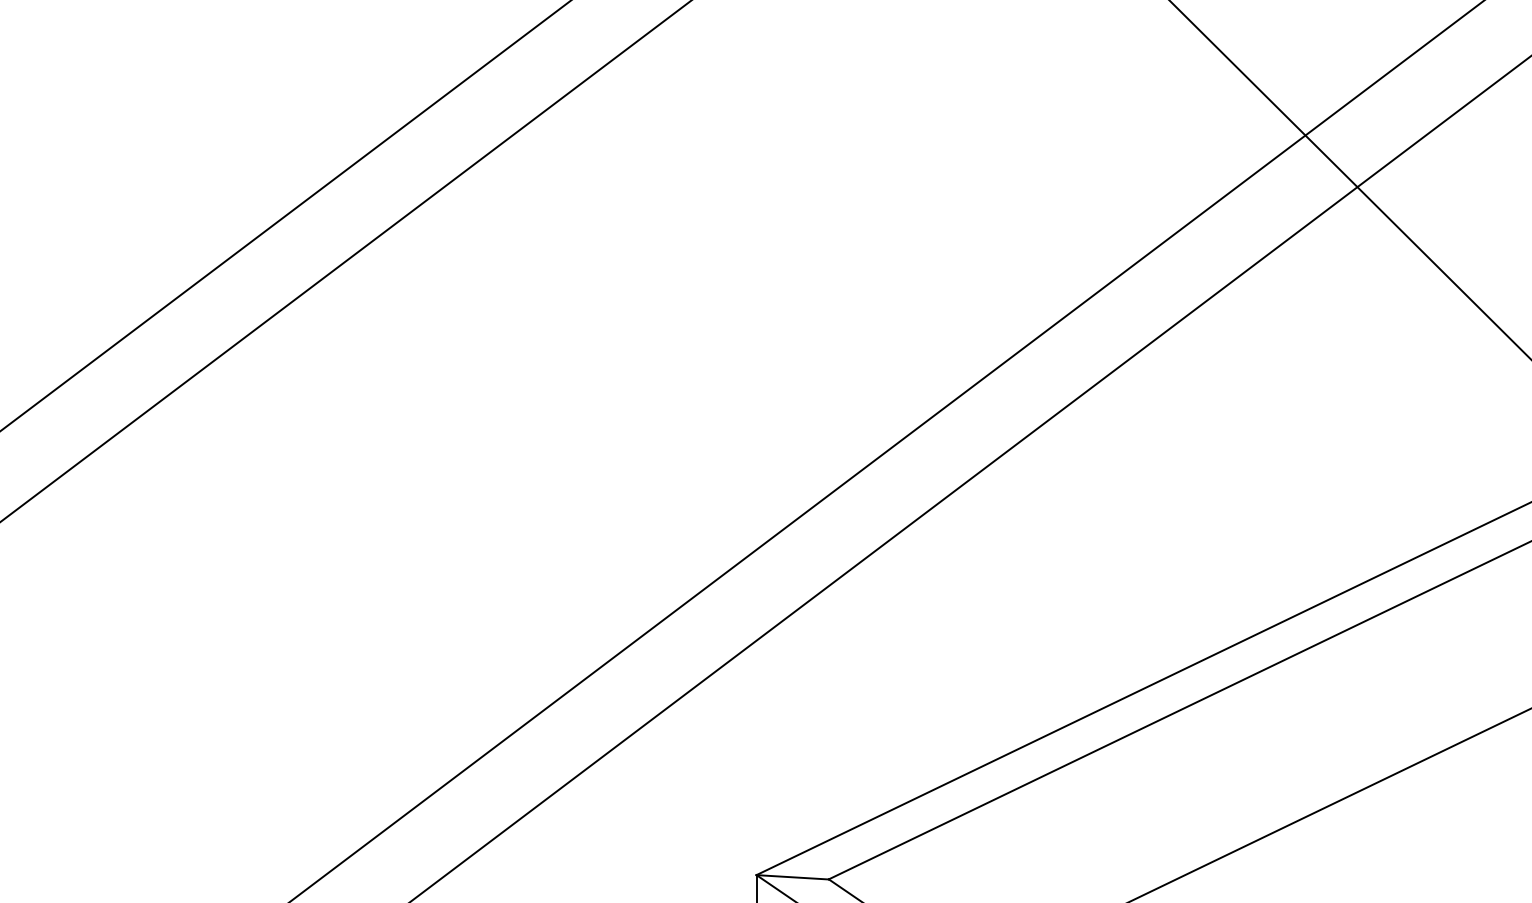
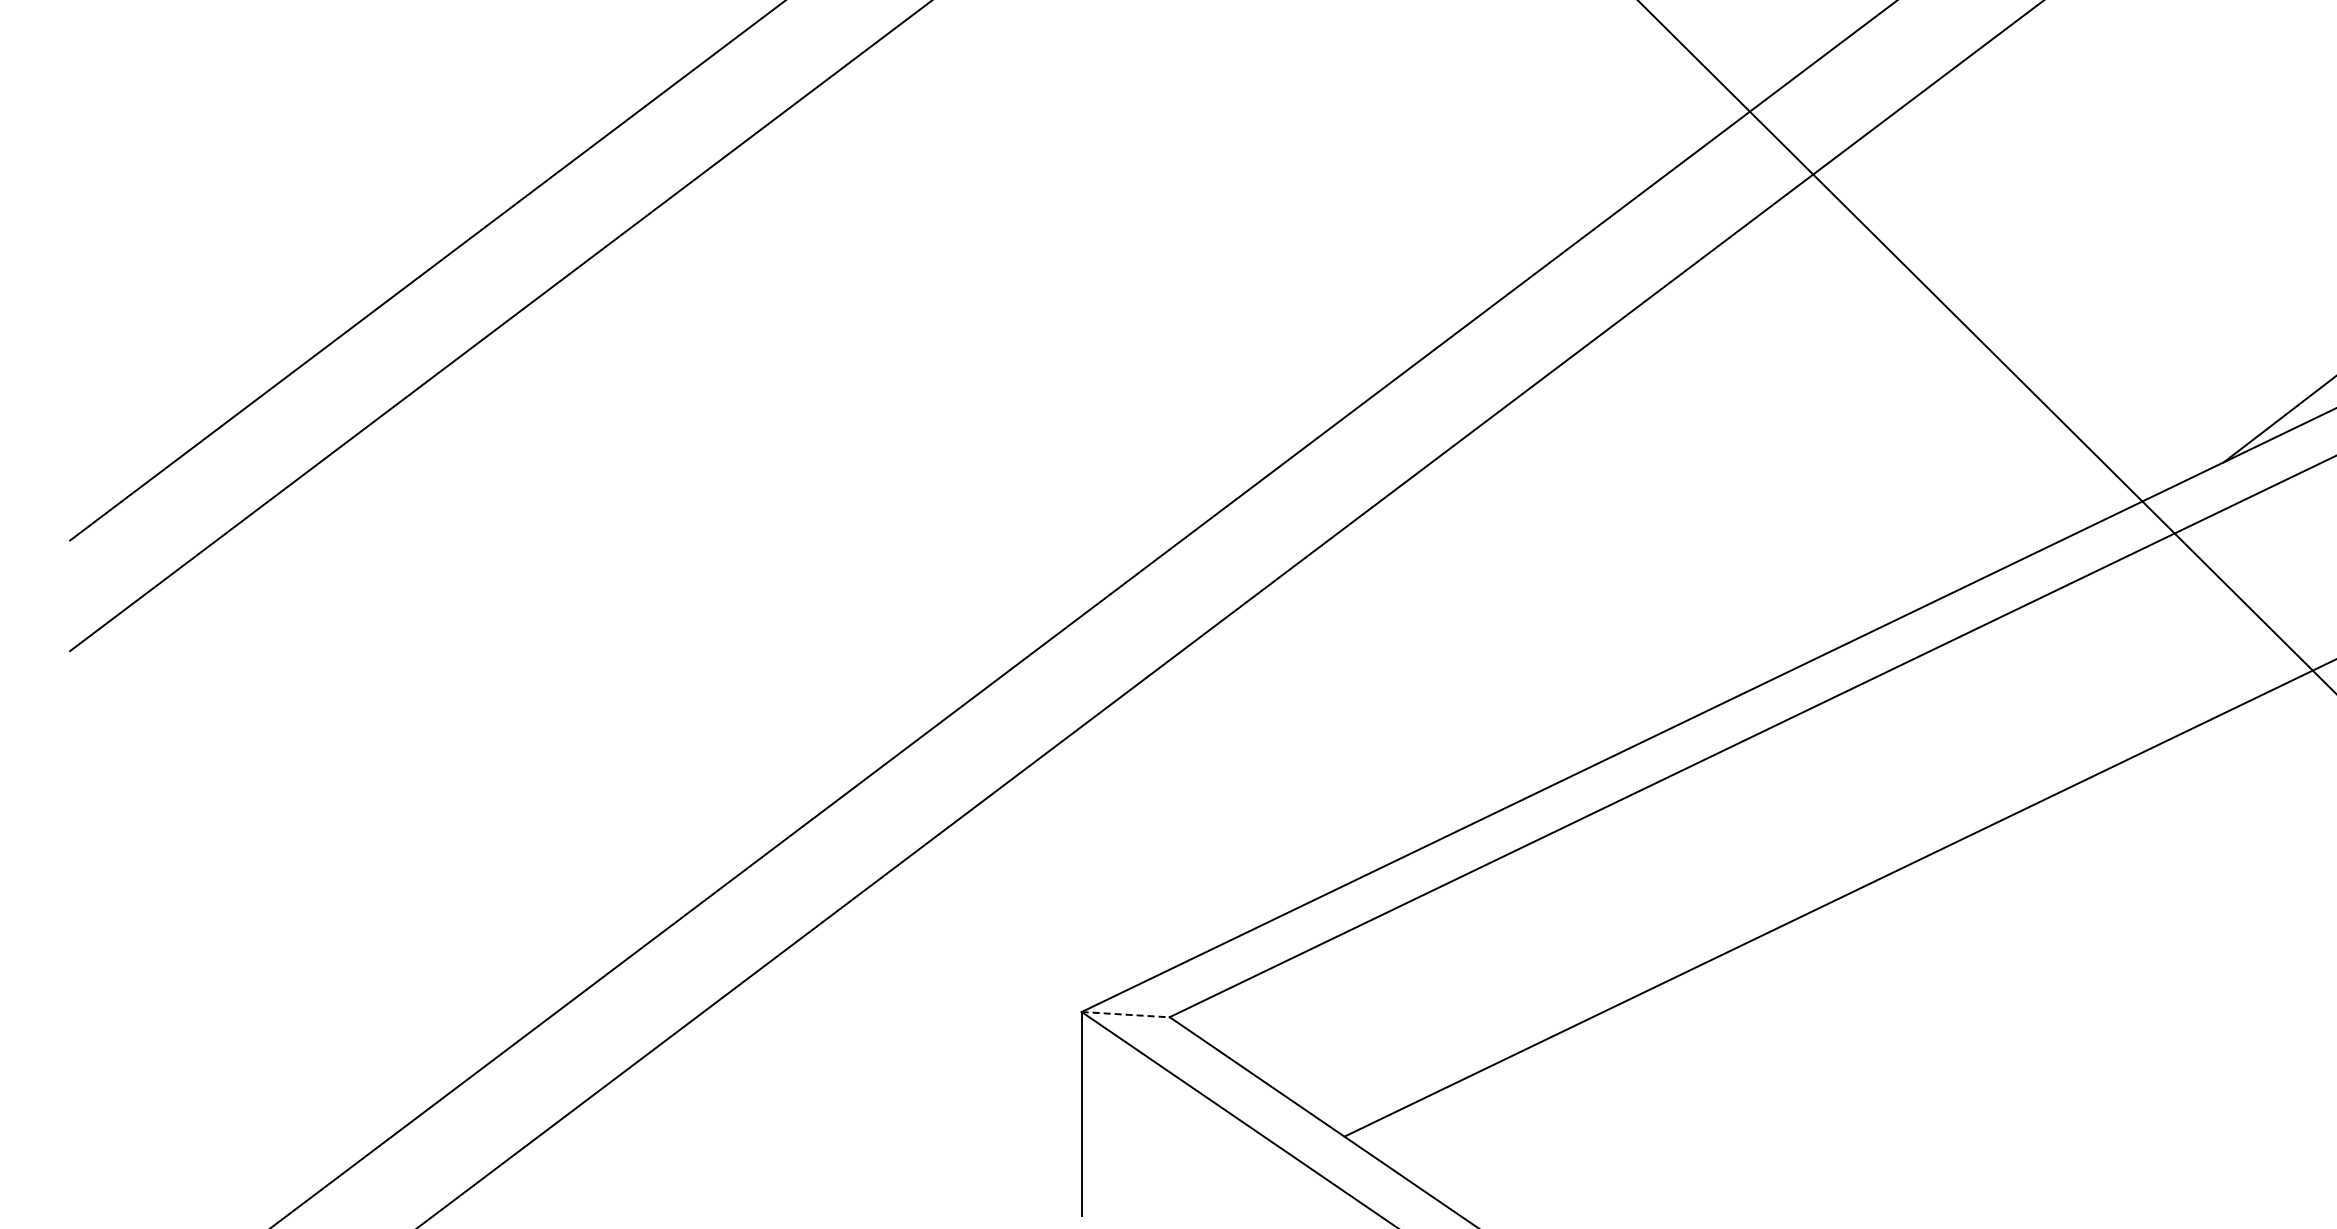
line: (793, 877) -> (1126, 1014), solid -> dashed

